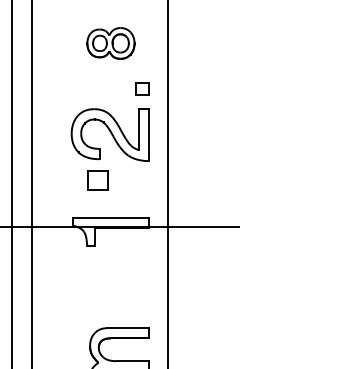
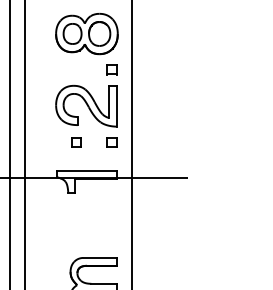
part: (110, 43) -> (86, 34), size x1.67
part: (97, 181) -> (76, 142), size x0.62
part: (142, 181) -> (111, 142), added

